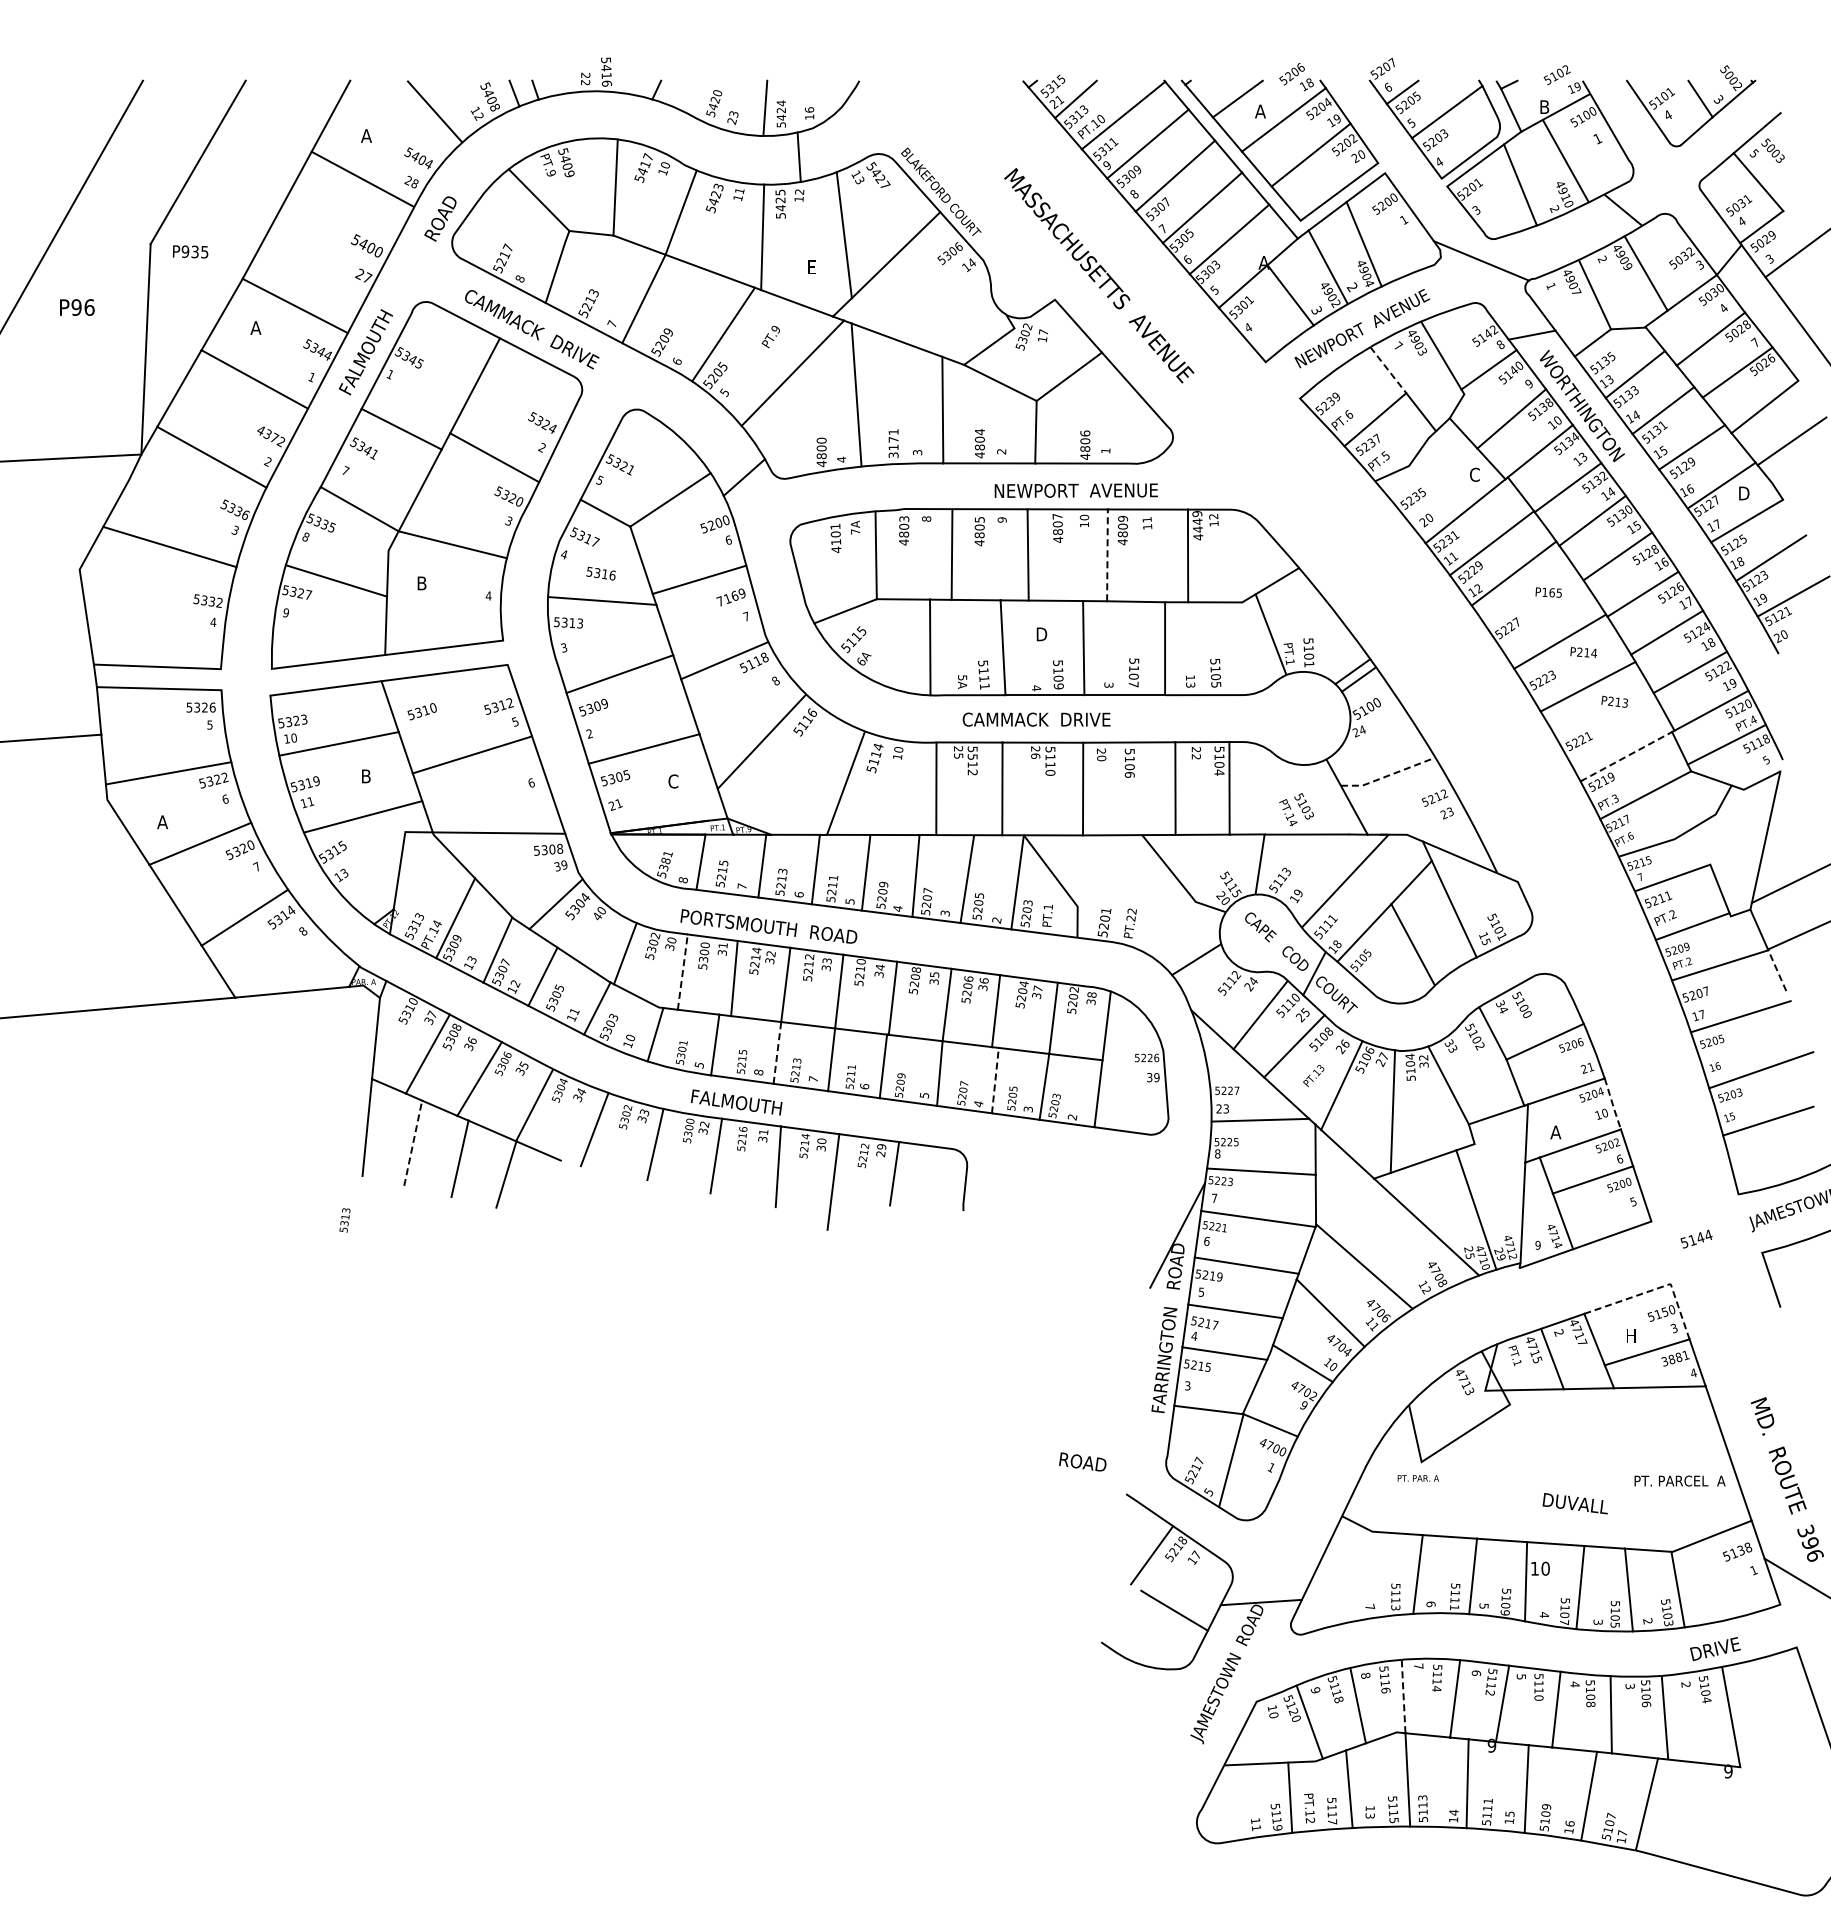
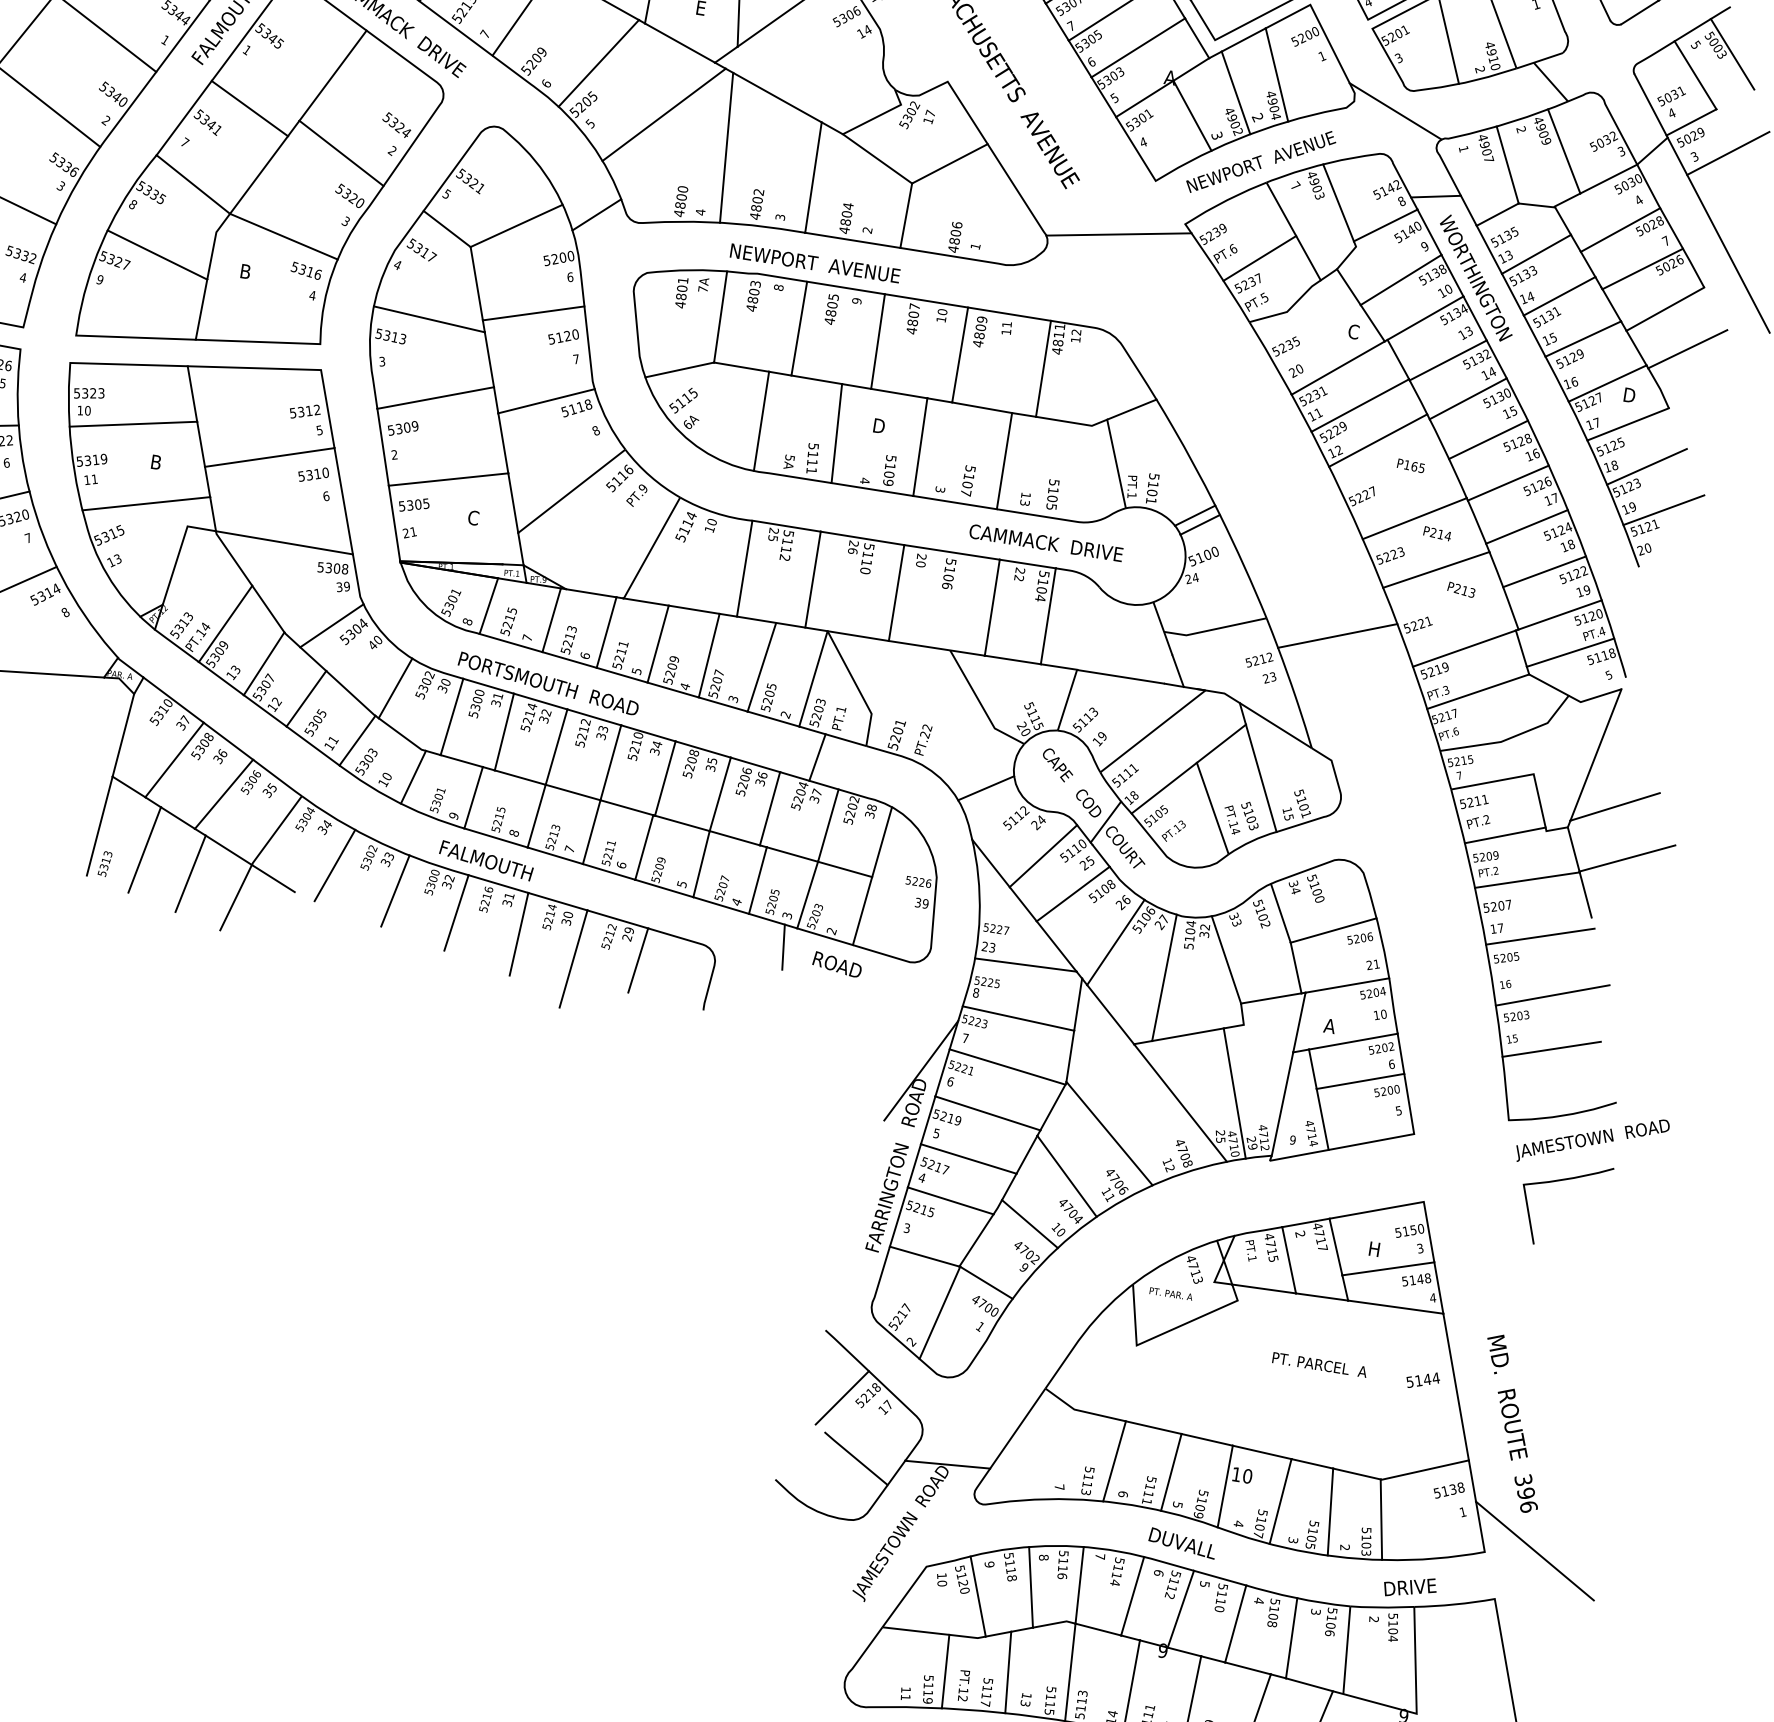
line: (1789, 156) -> (1731, 53), added
text: (770, 337) -> (636, 496), moved
line: (1388, 370) -> (1281, 209), dashed -> solid
line: (1238, 418) -> (1118, 234), added
text: (270, 436) -> (112, 94), 4372 -> 5340
text: (893, 443) -> (756, 204), 3171 -> 4802
text: (1075, 490) -> (814, 263), moved
text: (1197, 521) -> (1058, 334), 4449 -> 4811
text: (836, 541) -> (681, 296), 4101 -> 4801
line: (1107, 554) -> (960, 354), dashed -> solid
text: (600, 573) -> (305, 270), moved
text: (730, 597) -> (562, 336), 7169 -> 5120
text: (421, 711) -> (312, 474), moved
text: (1036, 719) -> (1046, 542), moved
text: (972, 756) -> (787, 541), 5512 -> 5112
line: (1626, 756) -> (1464, 648), dashed -> solid
line: (1504, 763) -> (1337, 635), added
line: (1388, 775) -> (1215, 629), dashed -> solid
text: (1296, 809) -> (1241, 817), moved
text: (665, 860) -> (452, 598), 5381 -> 5301
line: (1032, 955) -> (816, 757), added
line: (1777, 970) -> (1585, 894), dashed -> solid
line: (682, 972) -> (451, 717), dashed -> solid
line: (777, 1052) -> (536, 815), dashed -> solid
text: (698, 1065) -> (452, 816), 5 -> 9
text: (1313, 1076) -> (1173, 831), moved
line: (995, 1080) -> (758, 880), dashed -> solid
line: (1612, 1103) -> (1393, 1005), dashed -> solid
line: (1029, 1139) -> (783, 947), added
line: (413, 1143) -> (144, 850), dashed -> solid
text: (344, 1220) -> (104, 864), moved
text: (1696, 1238) -> (1423, 1379), moved
line: (1655, 1289) -> (1407, 1205), dashed -> solid
text: (1675, 1357) -> (1416, 1278), 3881 -> 5148
text: (1082, 1461) -> (837, 964), moved
text: (1417, 1478) -> (1170, 1293), moved
text: (1679, 1480) -> (1319, 1364), moved
text: (1208, 1491) -> (911, 1341), 5 -> 2
text: (1574, 1503) -> (1181, 1543), moved
line: (1403, 1696) -> (1079, 1585), dashed -> solid

